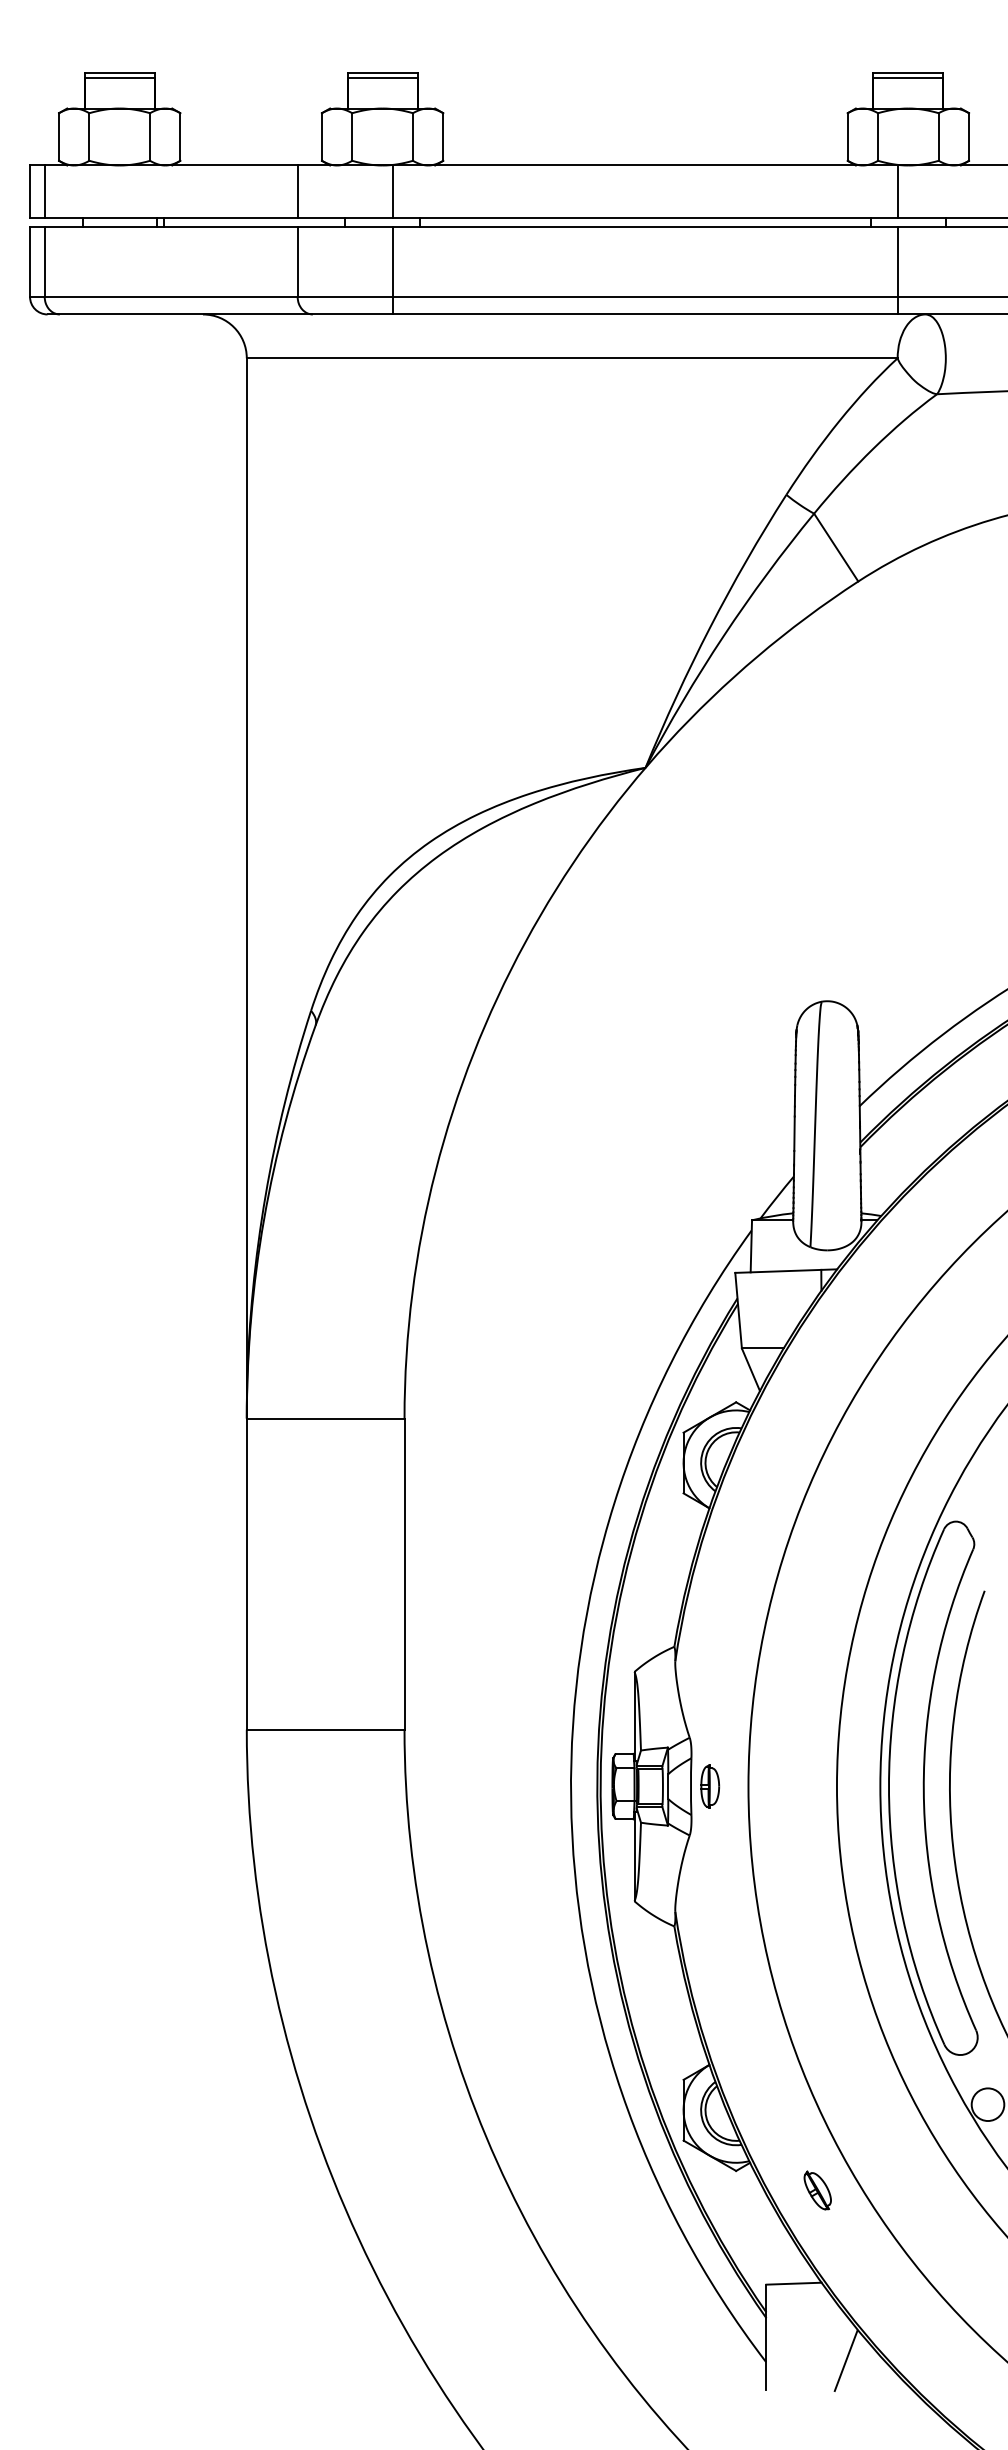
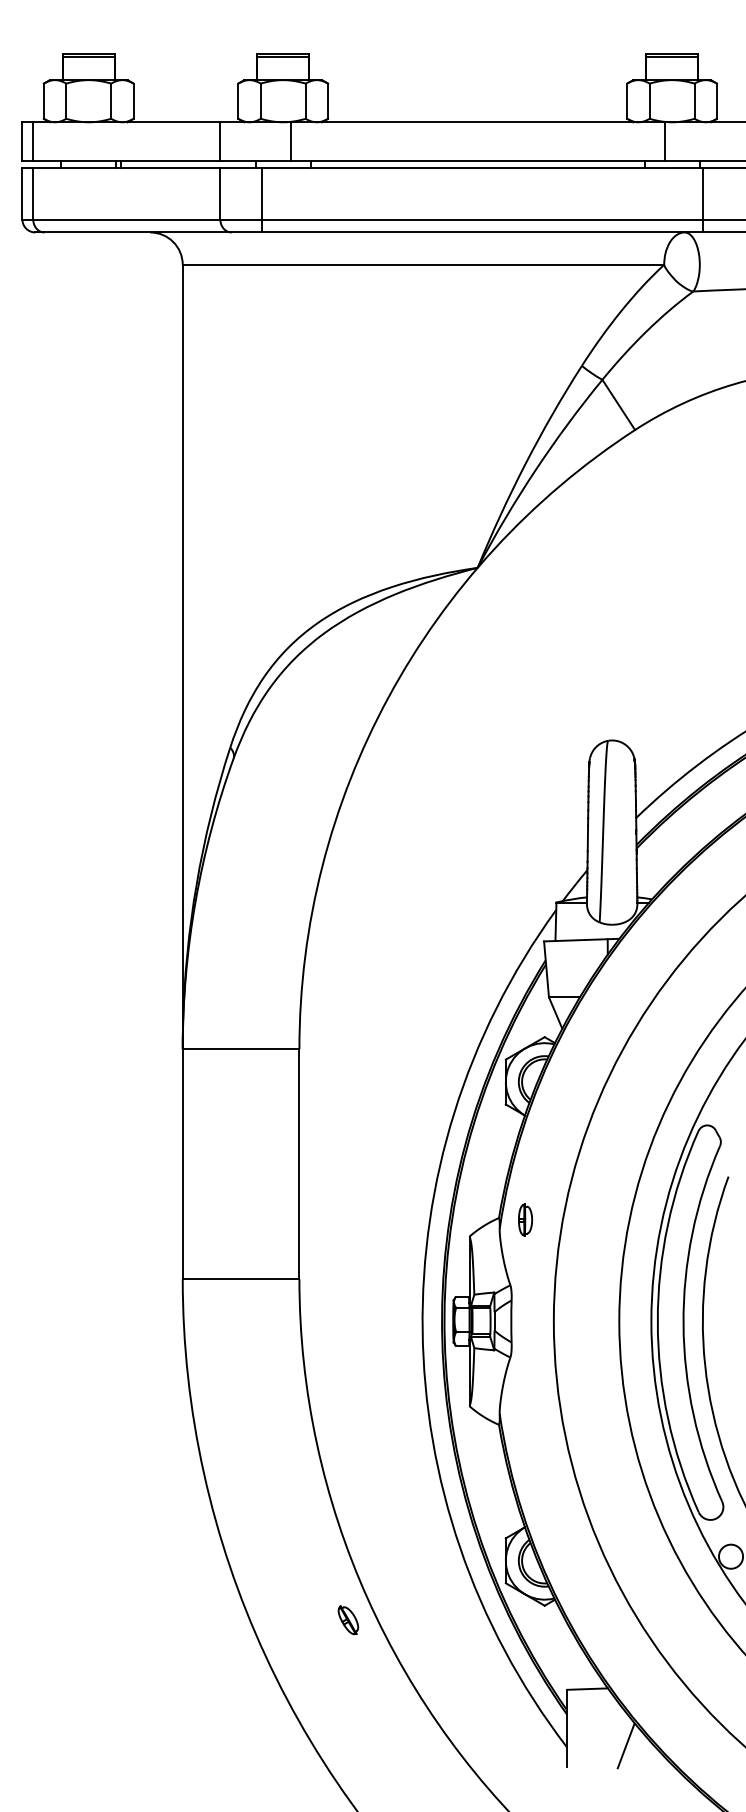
line: (392, 270) -> (262, 199), moved
line: (898, 270) -> (702, 199), moved
part: (710, 1786) -> (525, 1220), moved
part: (817, 2190) -> (348, 1620), moved

